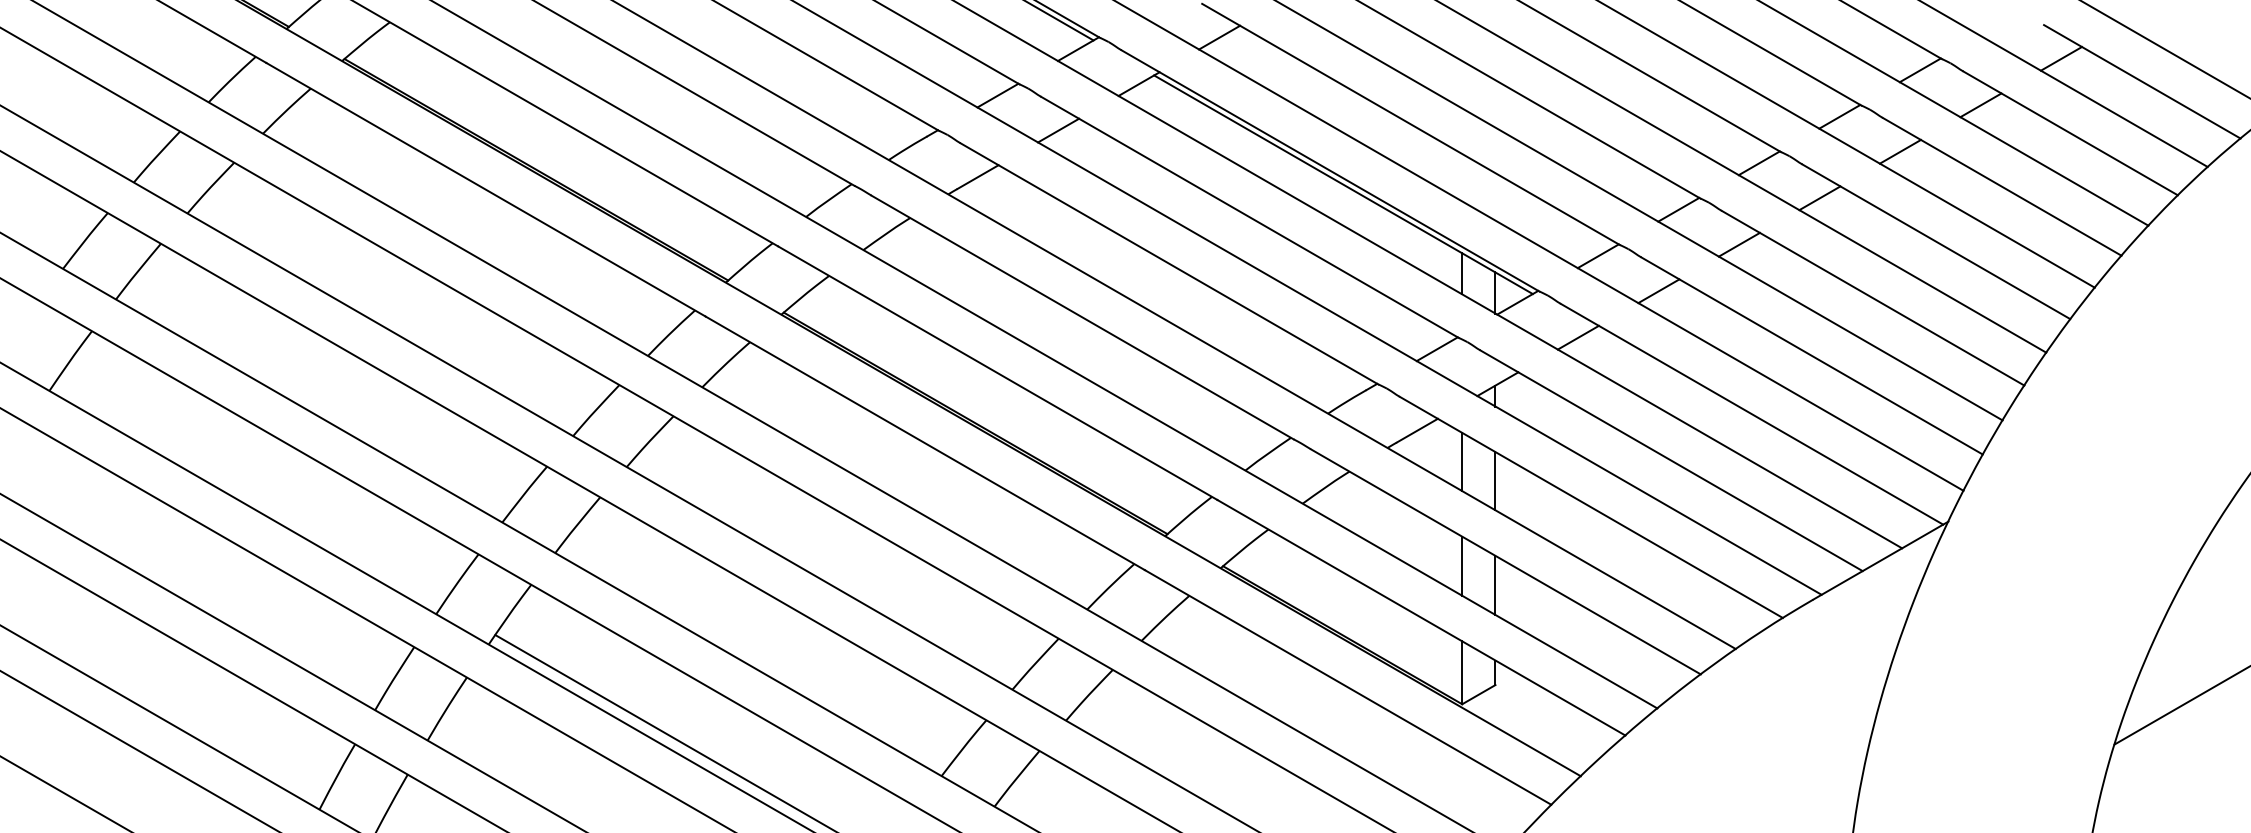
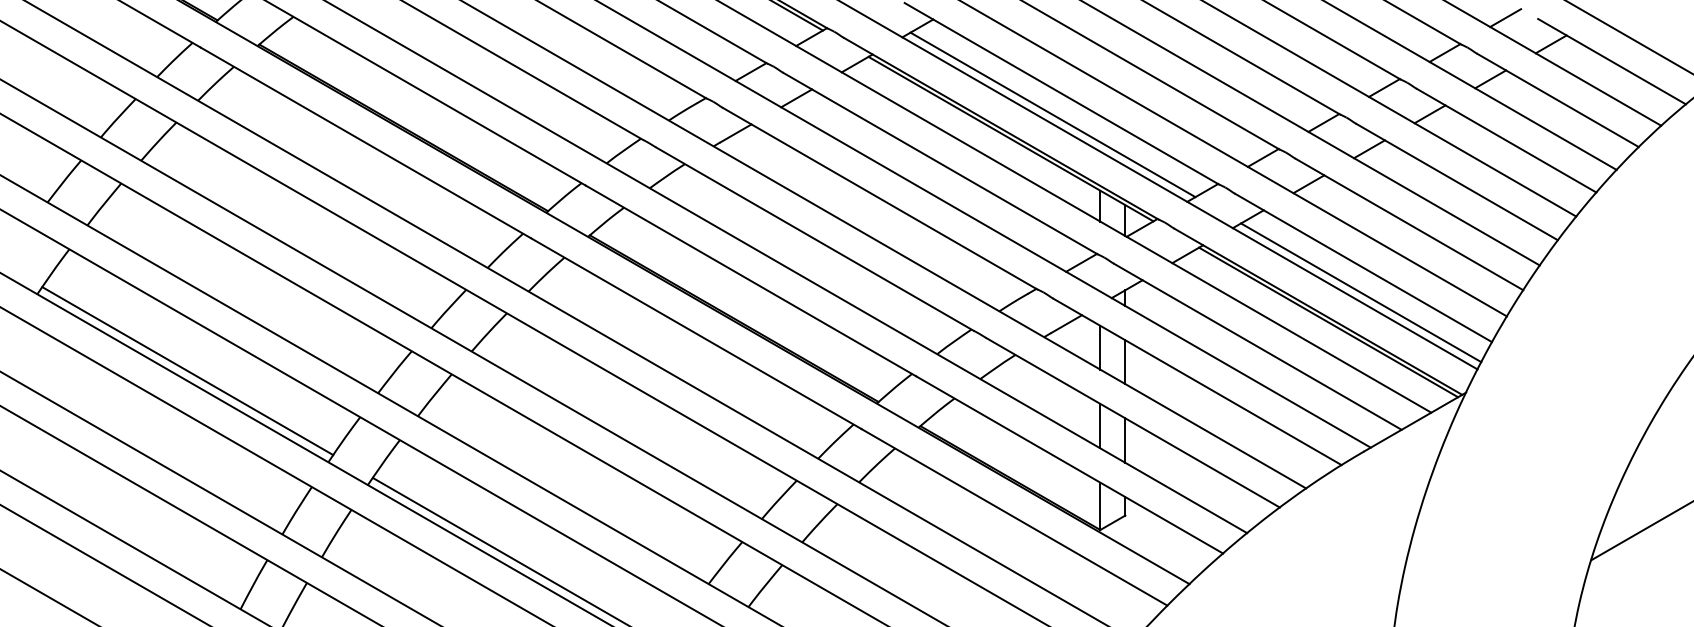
line: (2000, 23) -> (1505, 17), added
line: (1398, 152) -> (1052, 114), added
line: (1808, 388) -> (1360, 292), added
line: (1765, 428) -> (1328, 322), added
line: (249, 492) -> (187, 370), added

